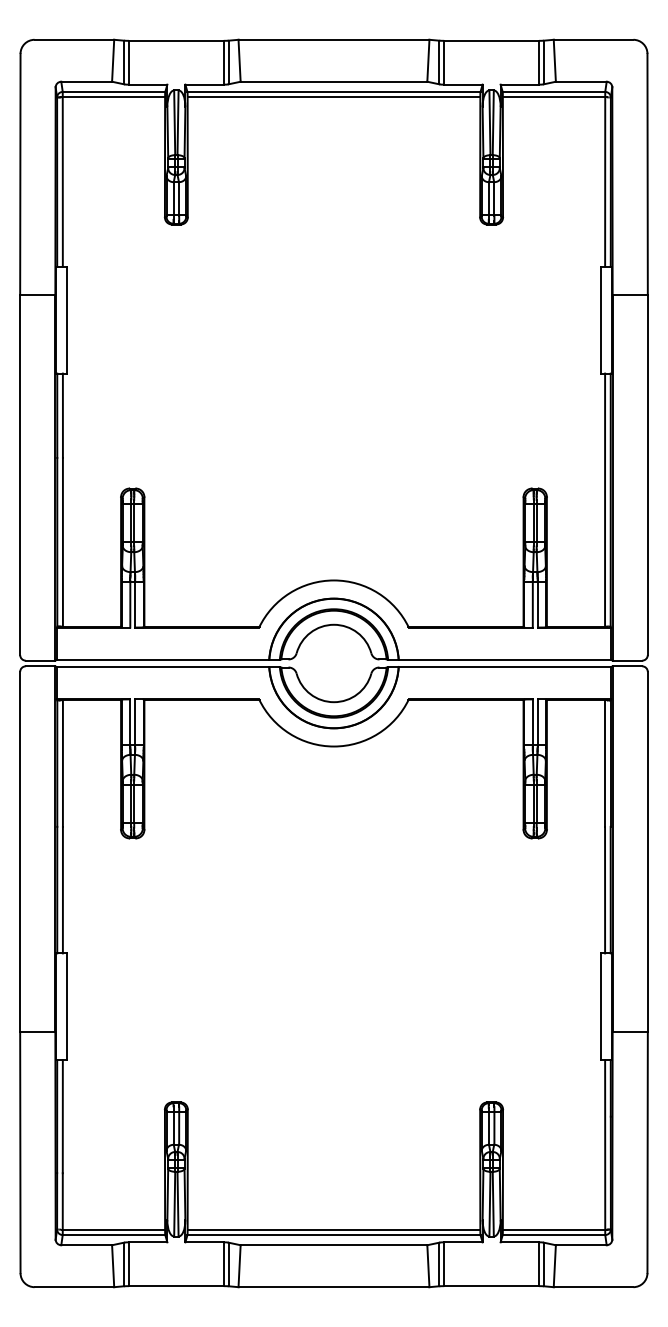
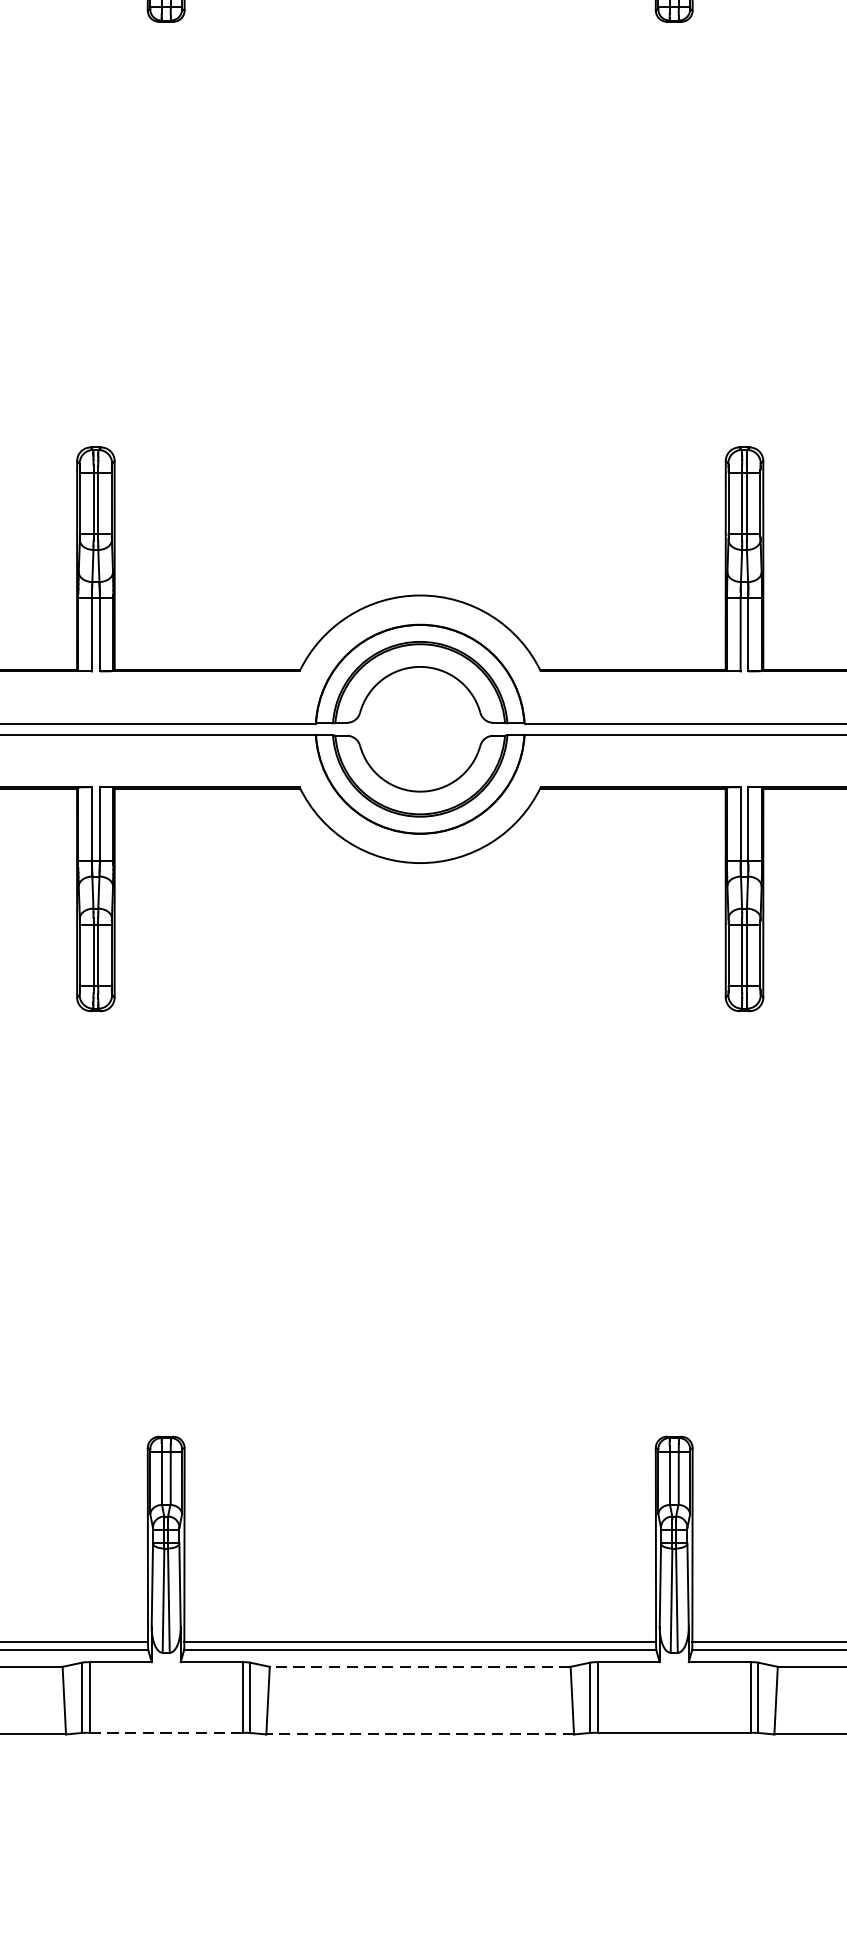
line: (333, 1245) -> (419, 1667), solid -> dashed
line: (175, 1286) -> (164, 1733), solid -> dashed
line: (333, 1287) -> (419, 1734), solid -> dashed

